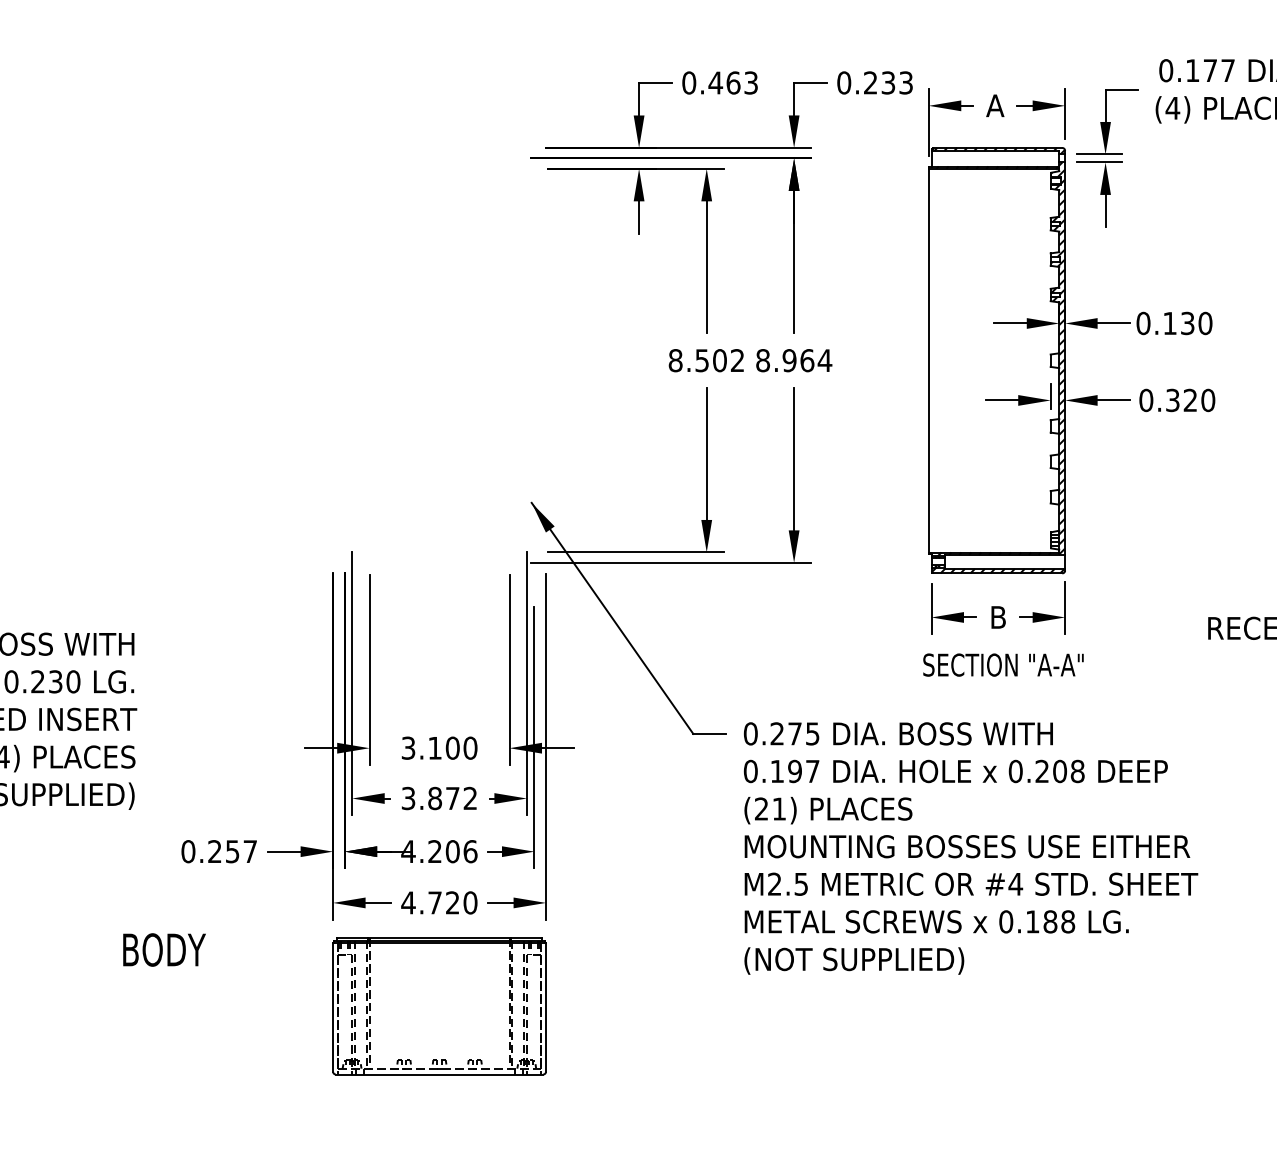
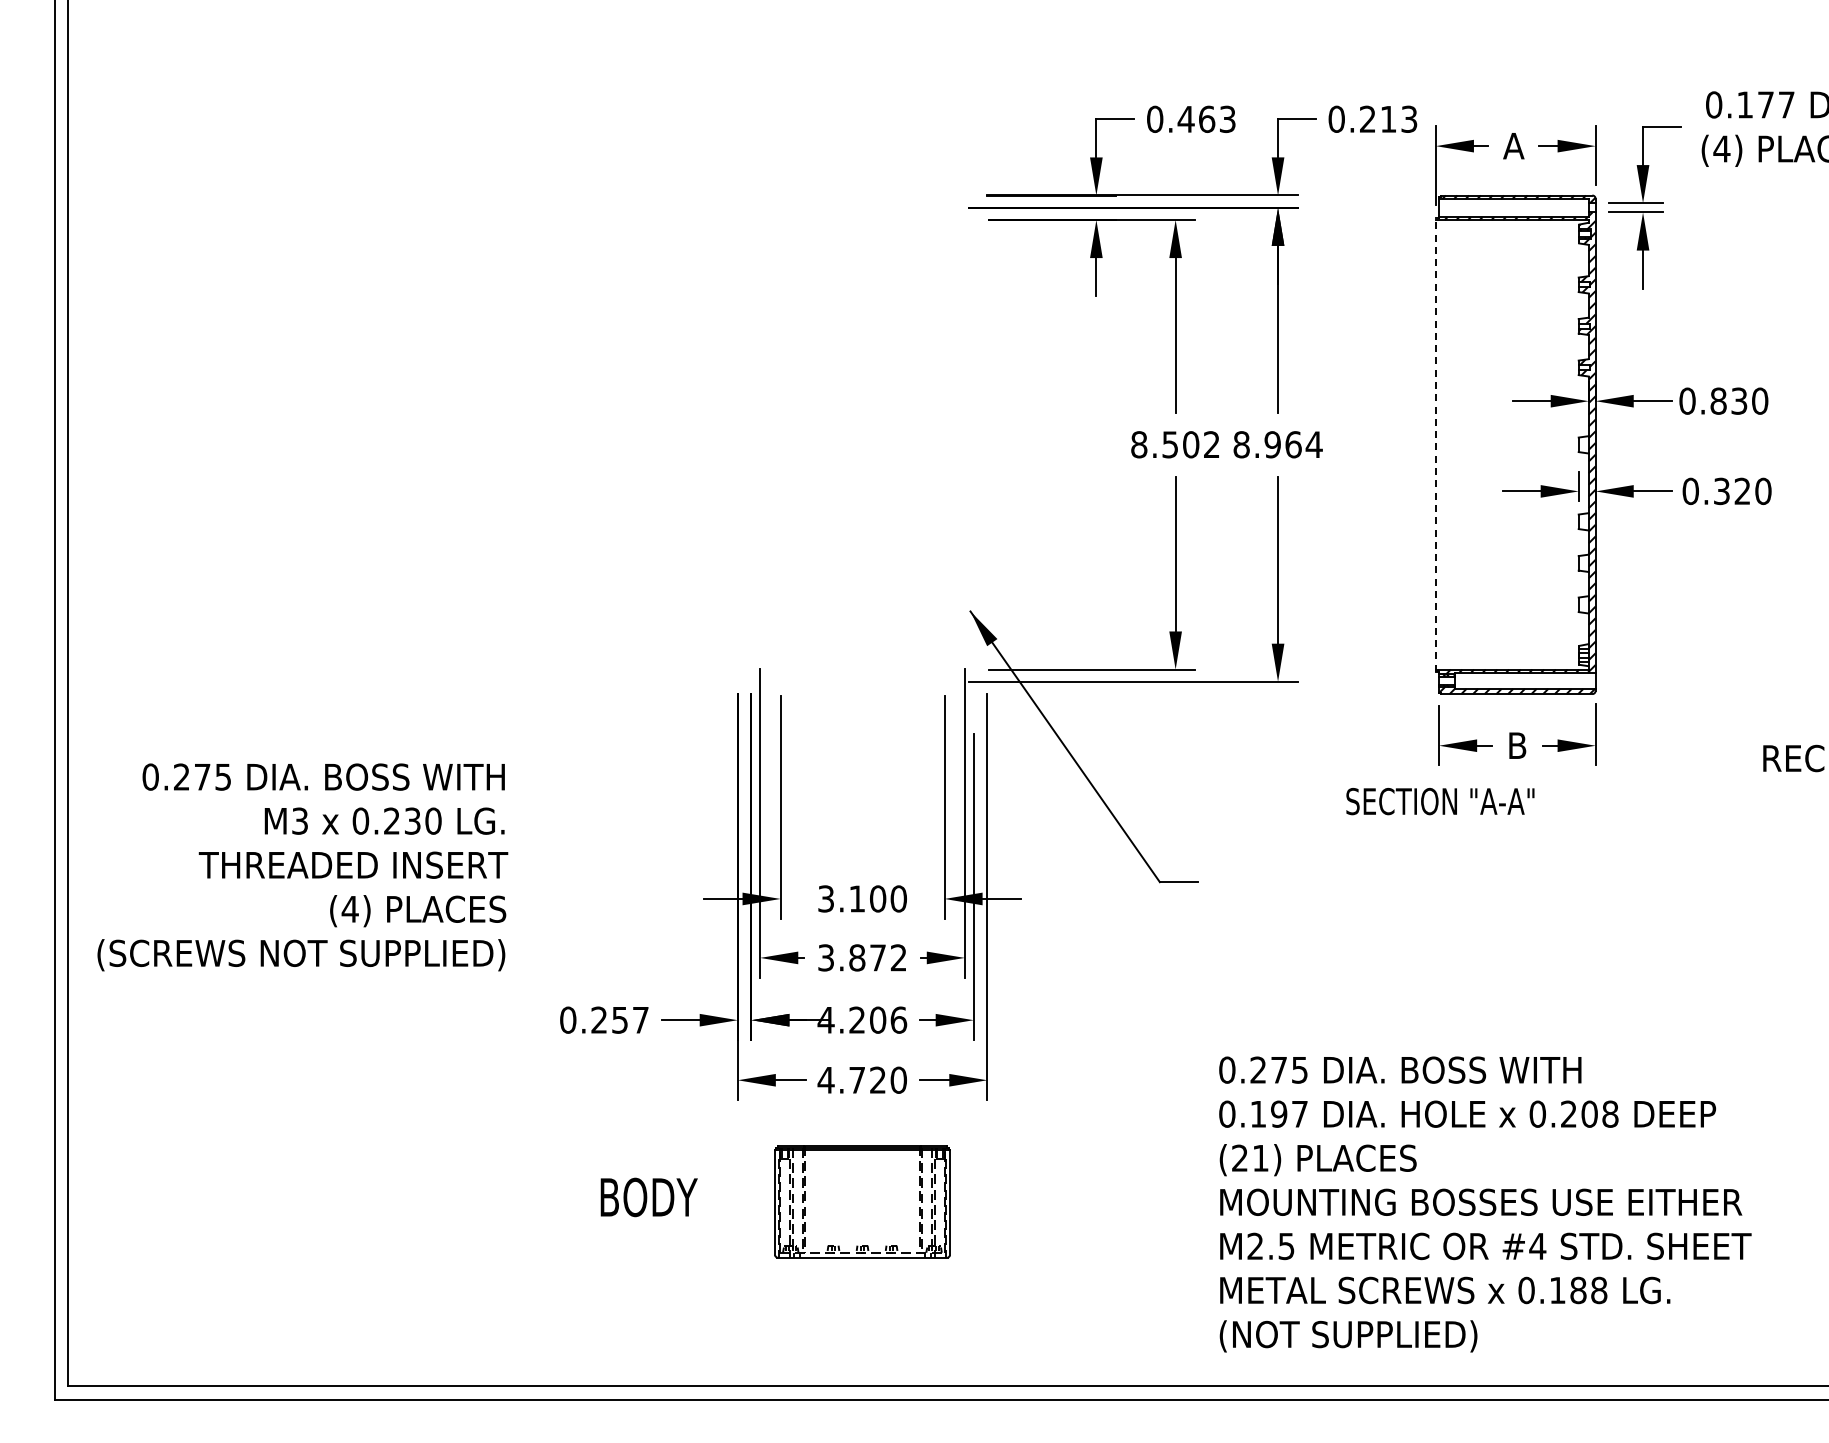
text: (888, 82) -> (1388, 118), 0.233 -> 0.213
text: (1169, 322) -> (1718, 400), 0.130 -> 0.830
line: (928, 360) -> (1435, 444), solid -> dashed
text: (1003, 665) -> (1440, 801), moved
text: (971, 848) -> (1485, 1204), moved
text: (163, 950) -> (648, 1197), moved
part: (439, 1006) -> (862, 1201), size x0.7

